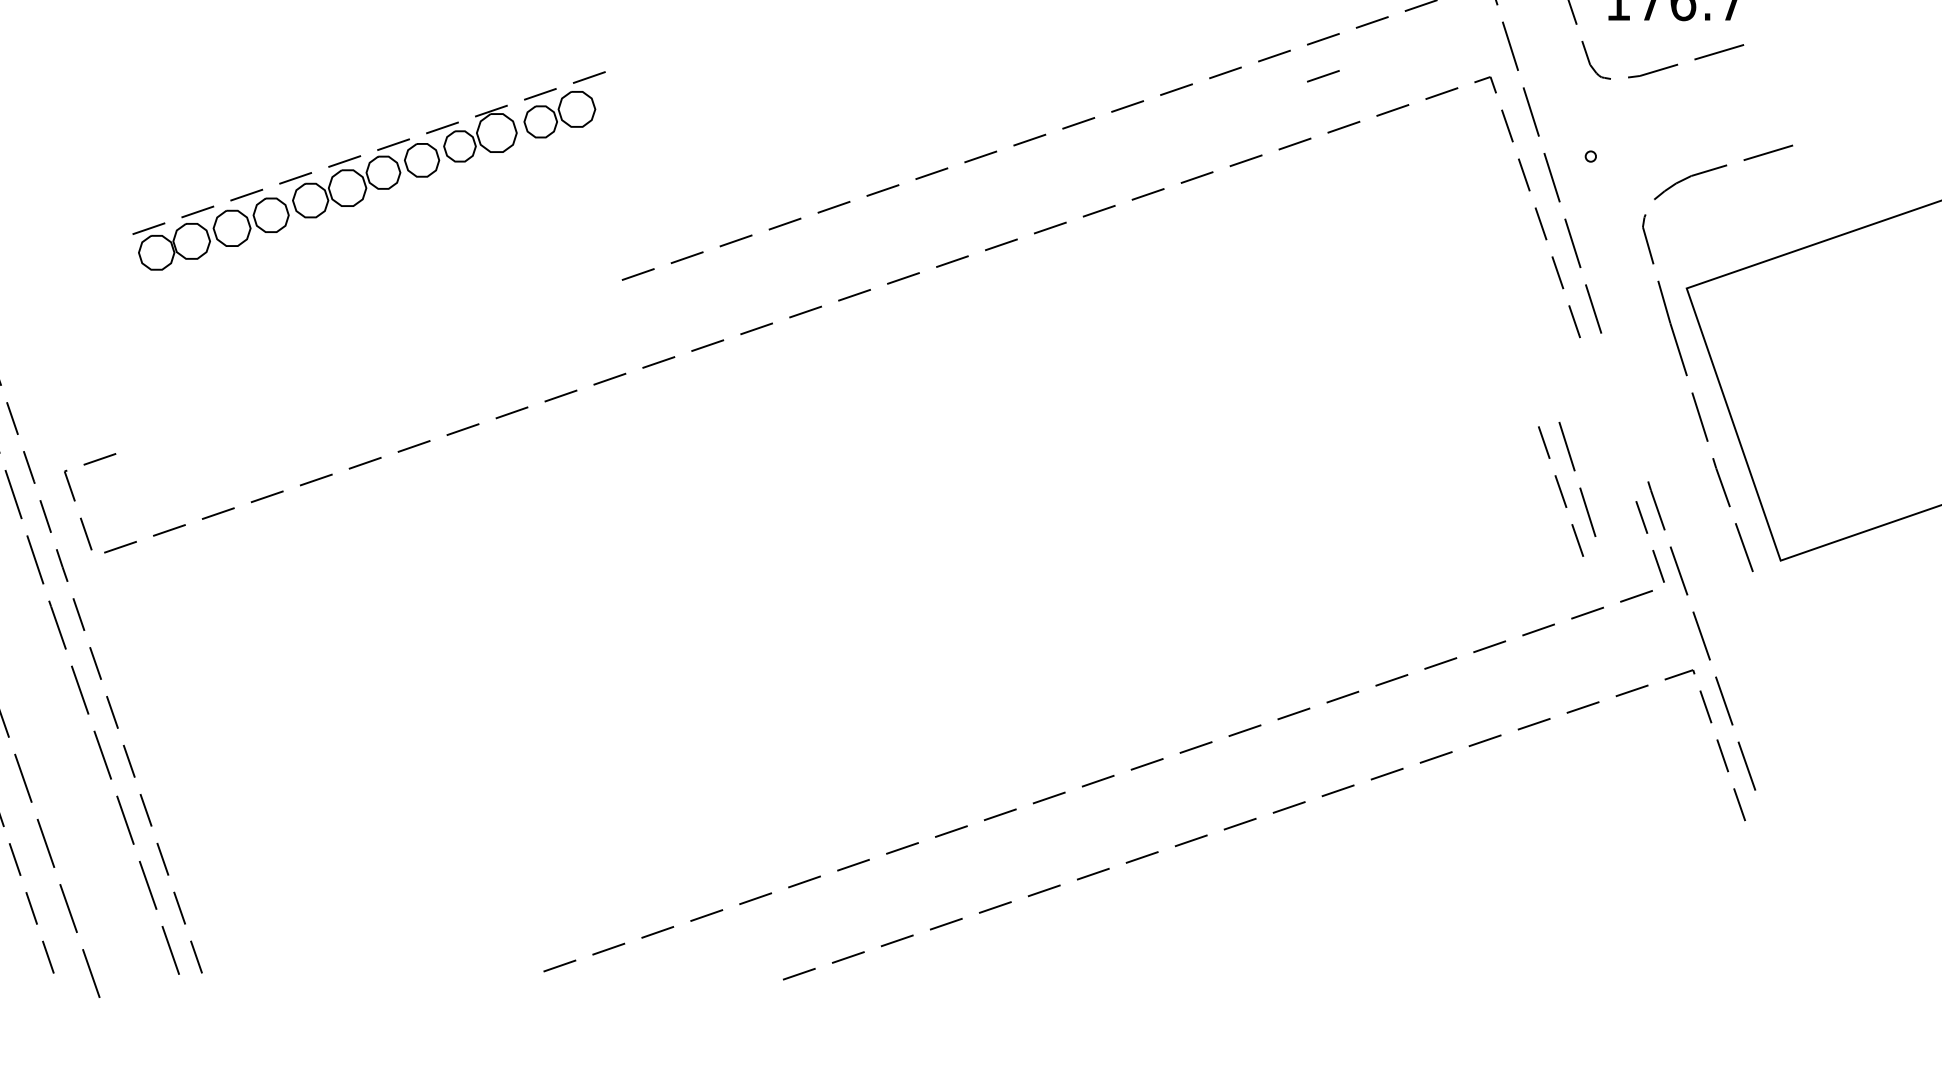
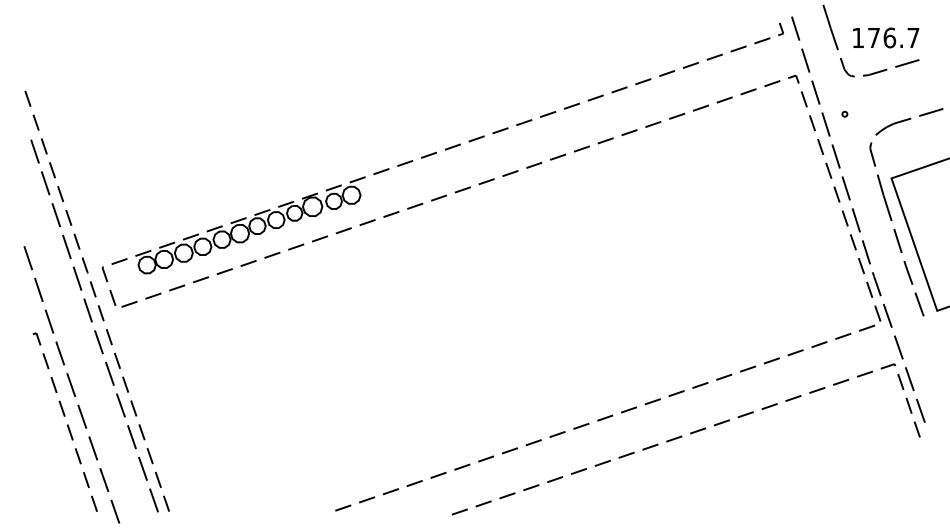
line: (1322, 74) -> (714, 74), removed
part: (369, 171) -> (250, 225), moved
part: (1565, 490) -> (855, 241), moved

